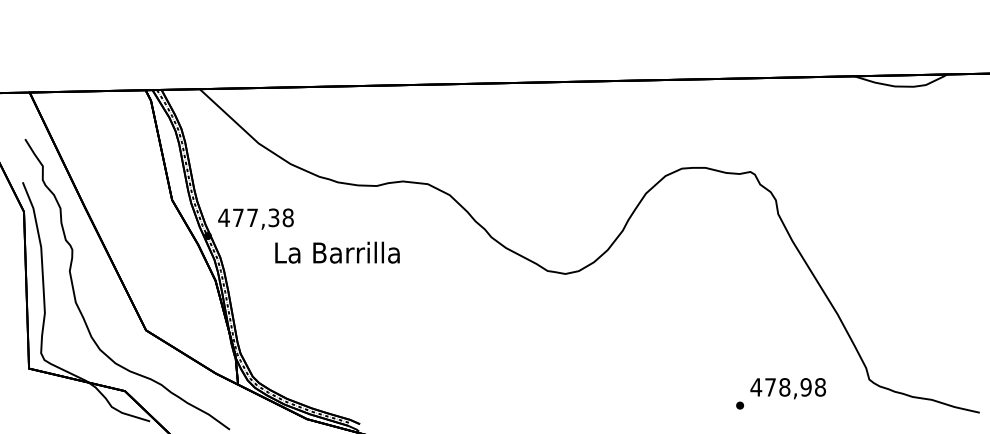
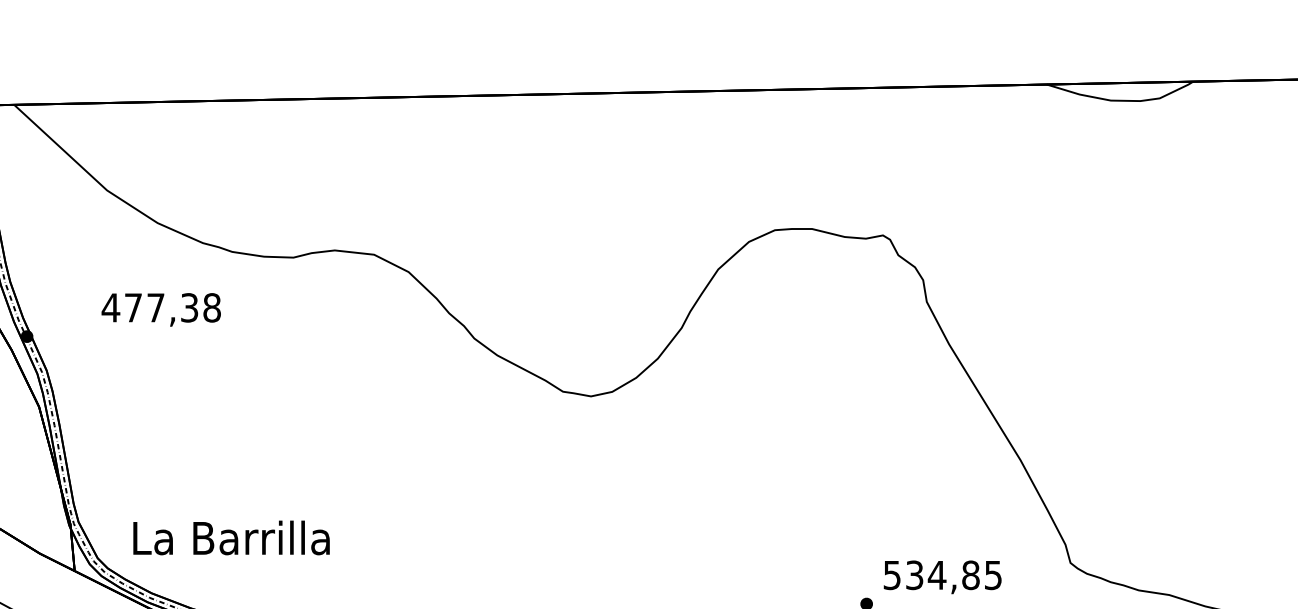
text: (255, 218) -> (160, 308), moved
text: (337, 252) -> (231, 537), moved
text: (787, 387) -> (941, 575), 478,98 -> 534,85

